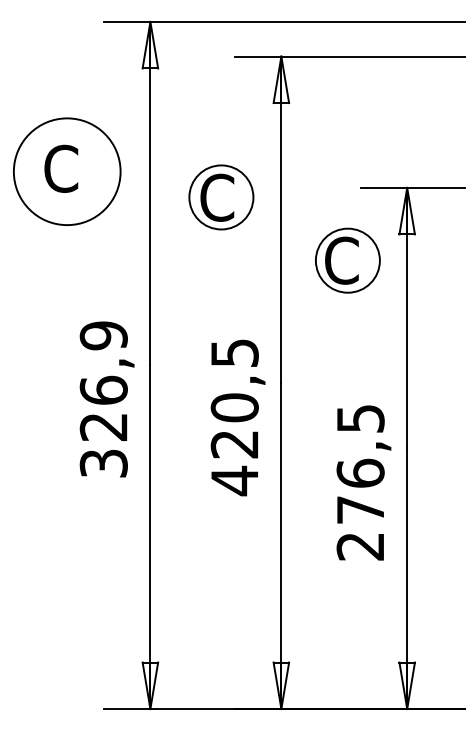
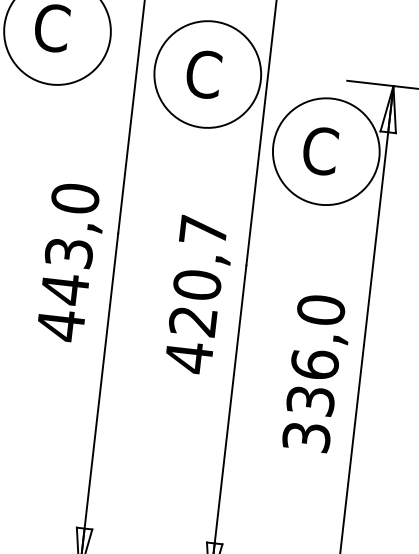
circle: (221, 197) -> (207, 74), size x1.67
circle: (347, 260) -> (325, 151), size x1.67
text: (234, 352) -> (203, 230), 420,5 -> 420,7
text: (103, 399) -> (67, 261), 326,9 -> 443,0
text: (360, 482) -> (313, 373), 276,5 -> 336,0

